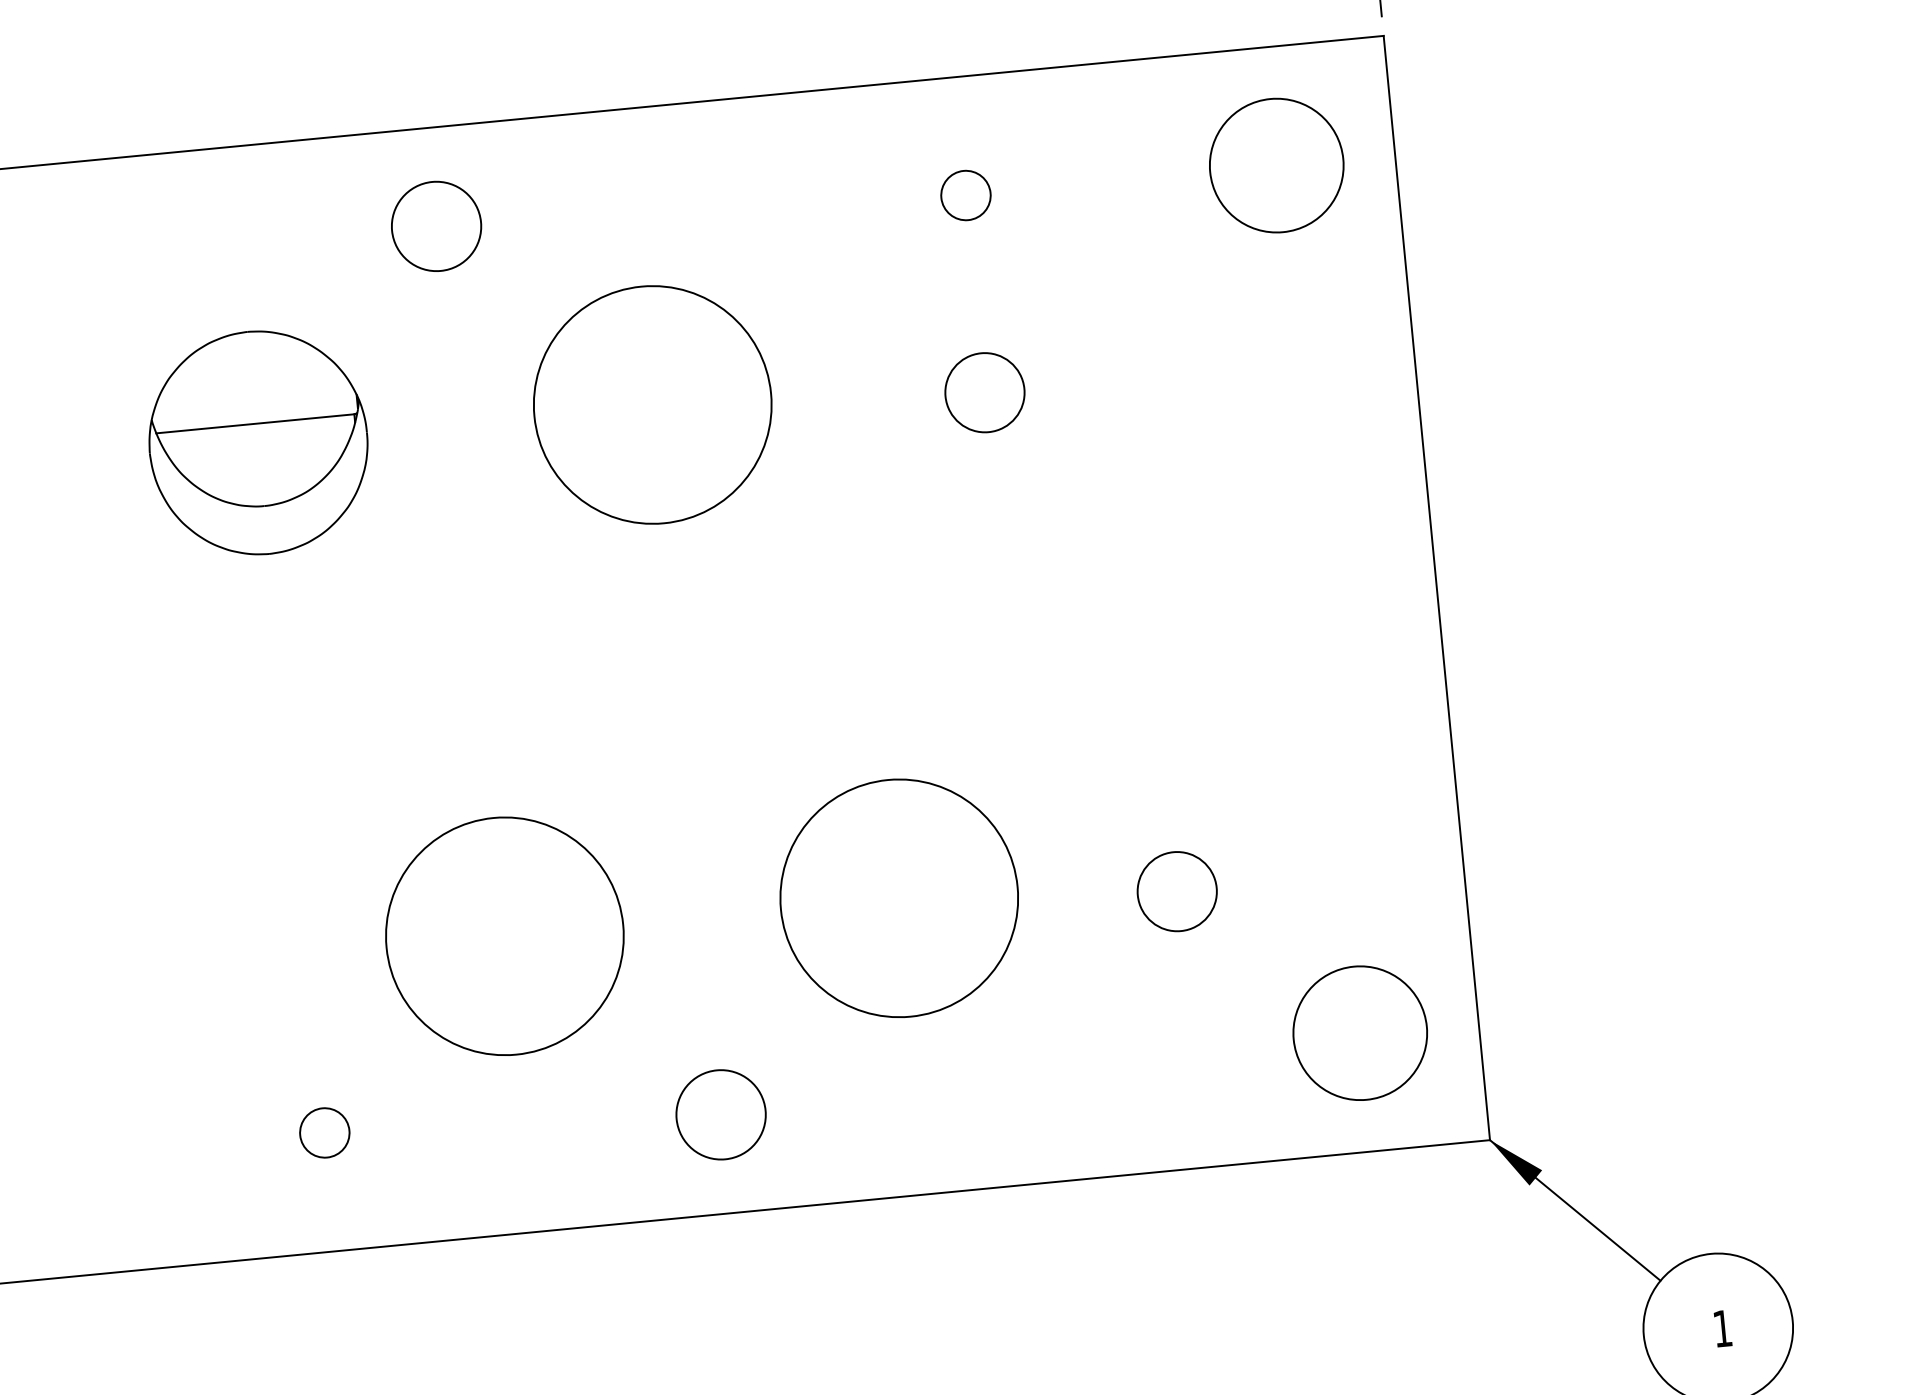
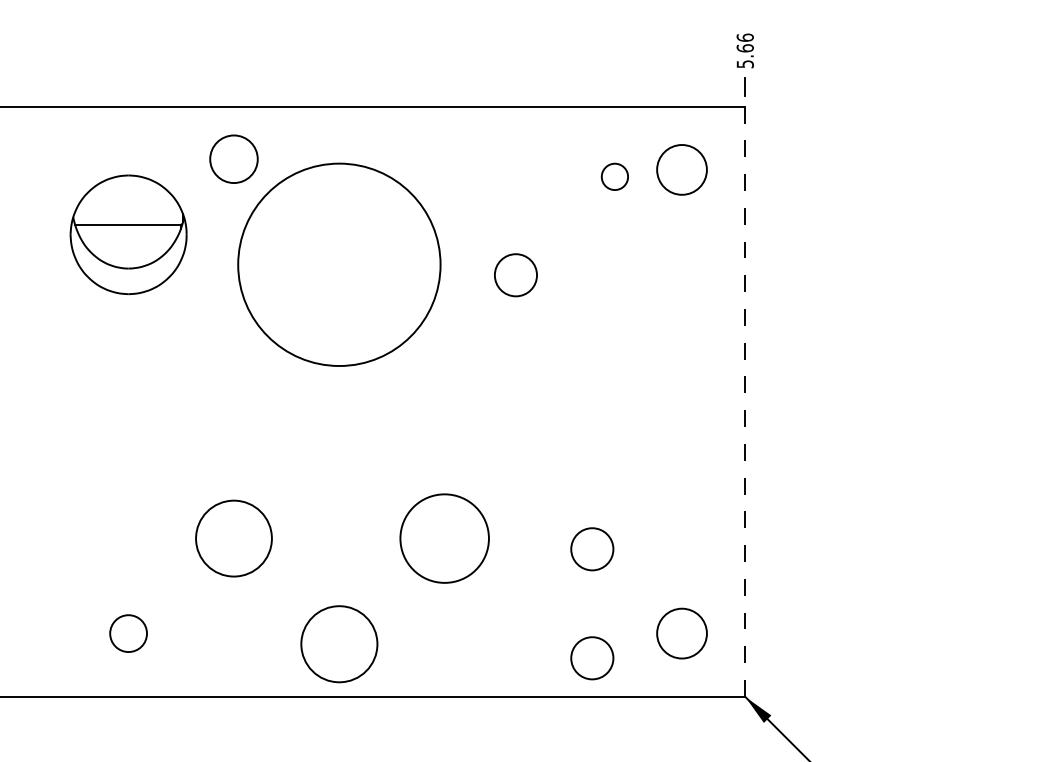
circle: (1275, 164) -> (681, 169), size x0.7
circle: (965, 194) -> (614, 176), moved
circle: (652, 404) -> (339, 264), size x1.6
part: (258, 442) -> (128, 234), moved
line: (1437, 589) -> (745, 402), solid -> dashed
circle: (898, 898) -> (444, 538), size x0.7
circle: (503, 936) -> (233, 538), size x0.6
circle: (1359, 1033) -> (681, 633), size x0.7
circle: (1197, 1095) -> (592, 658), added
circle: (721, 1115) -> (339, 644), size x1.6
circle: (324, 1132) -> (128, 633), size x1.4

